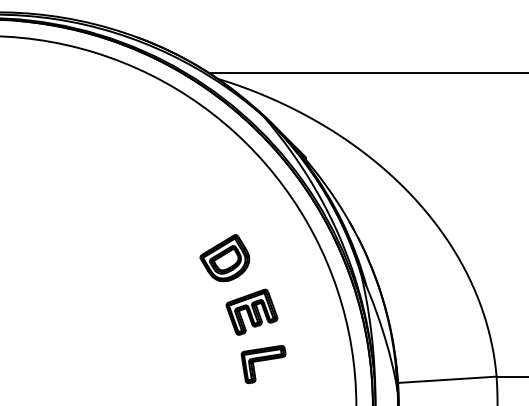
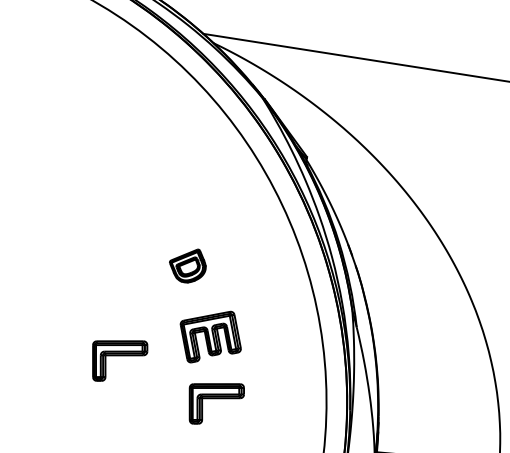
part: (224, 258) -> (187, 265), size x0.6
part: (181, 342) -> (118, 360), added

